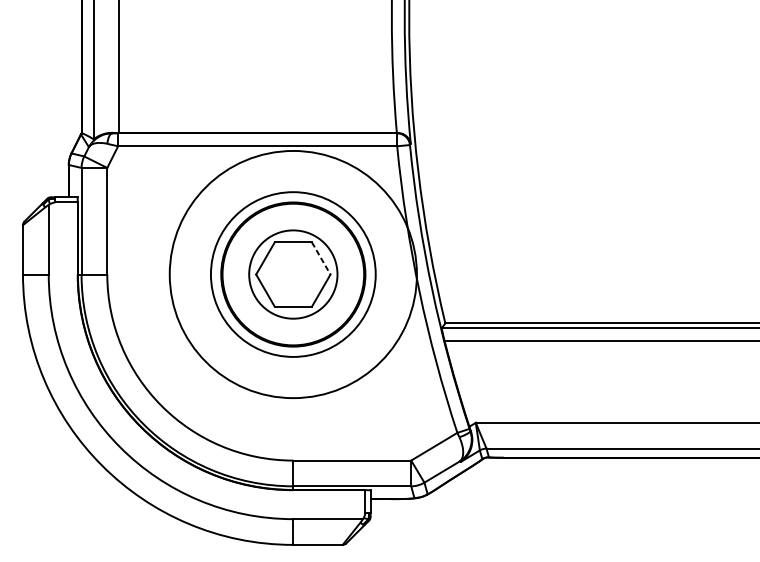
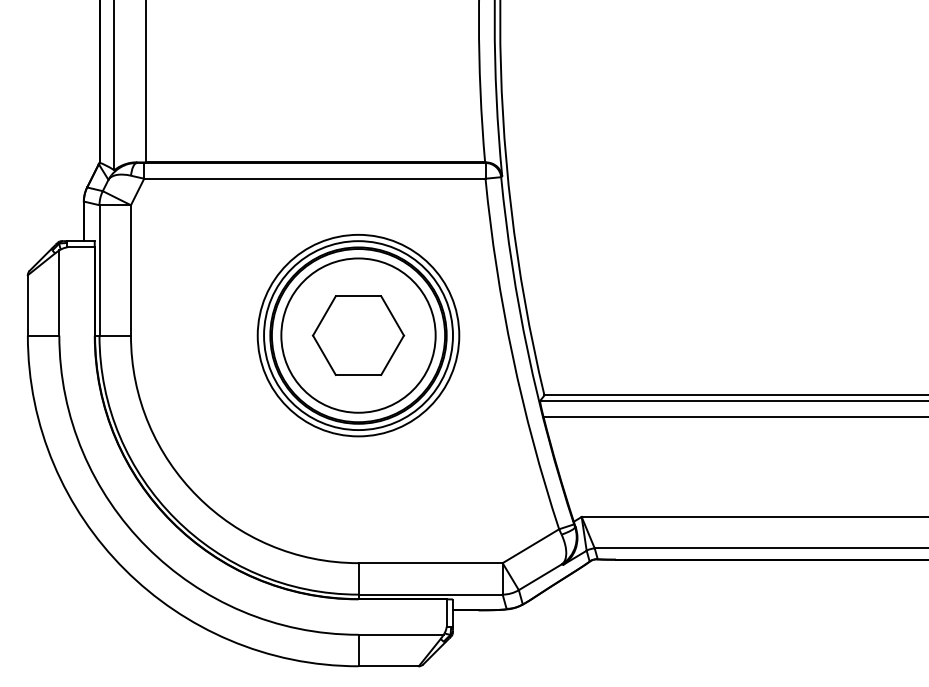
line: (321, 258) -> (392, 315), dashed -> solid
circle: (293, 274) -> (358, 335), size x0.62
circle: (293, 274) -> (358, 335), size x1.43

